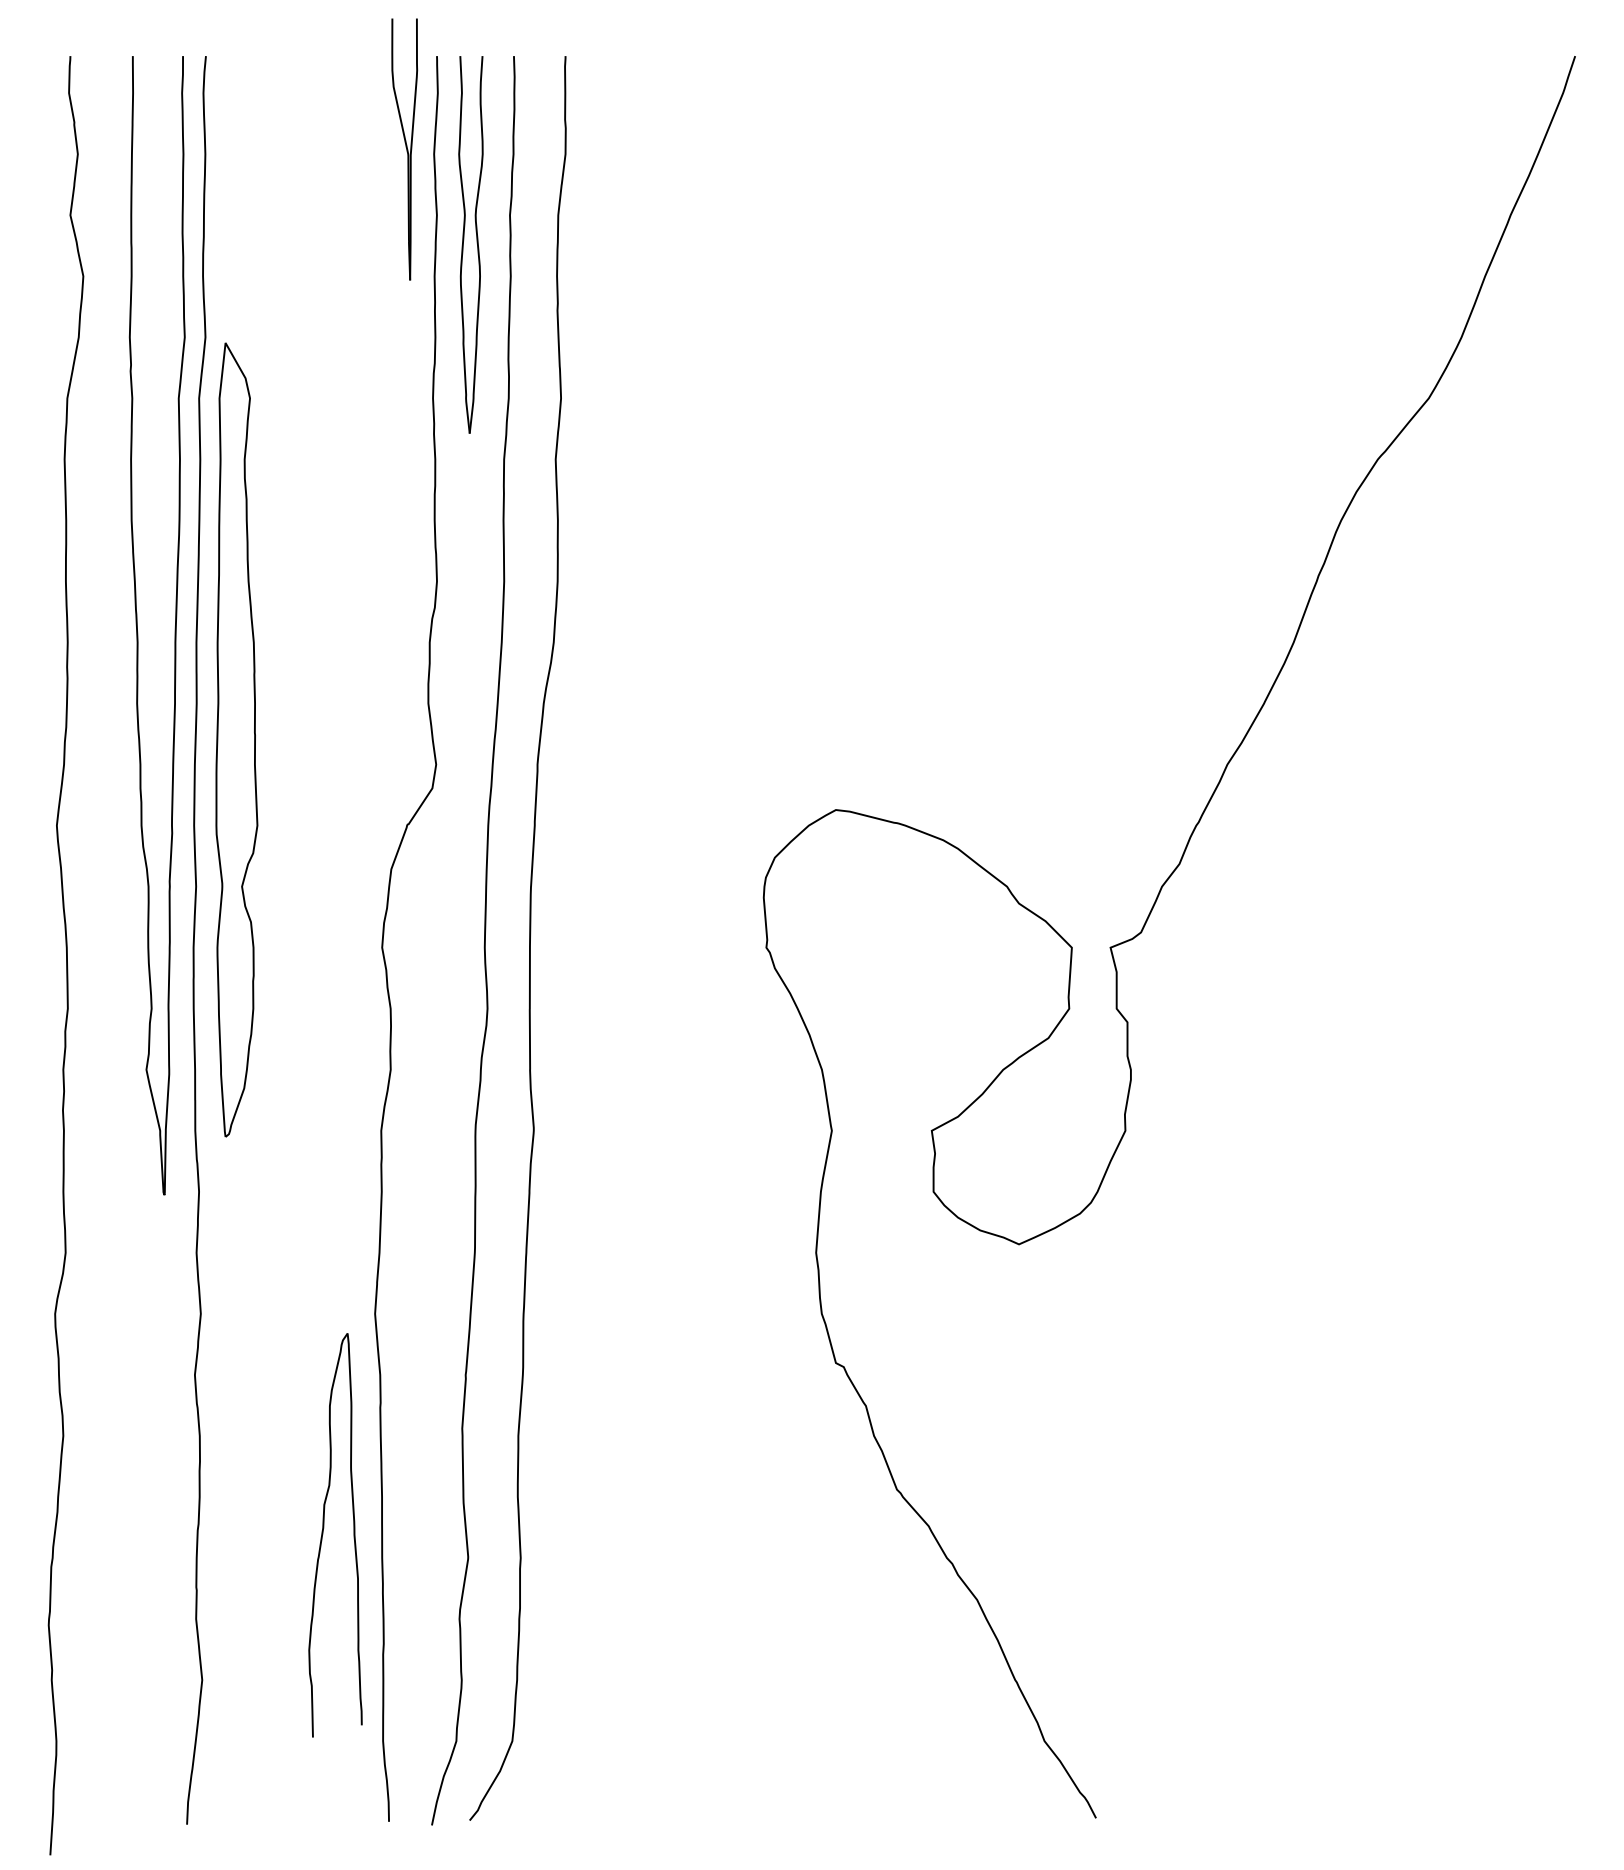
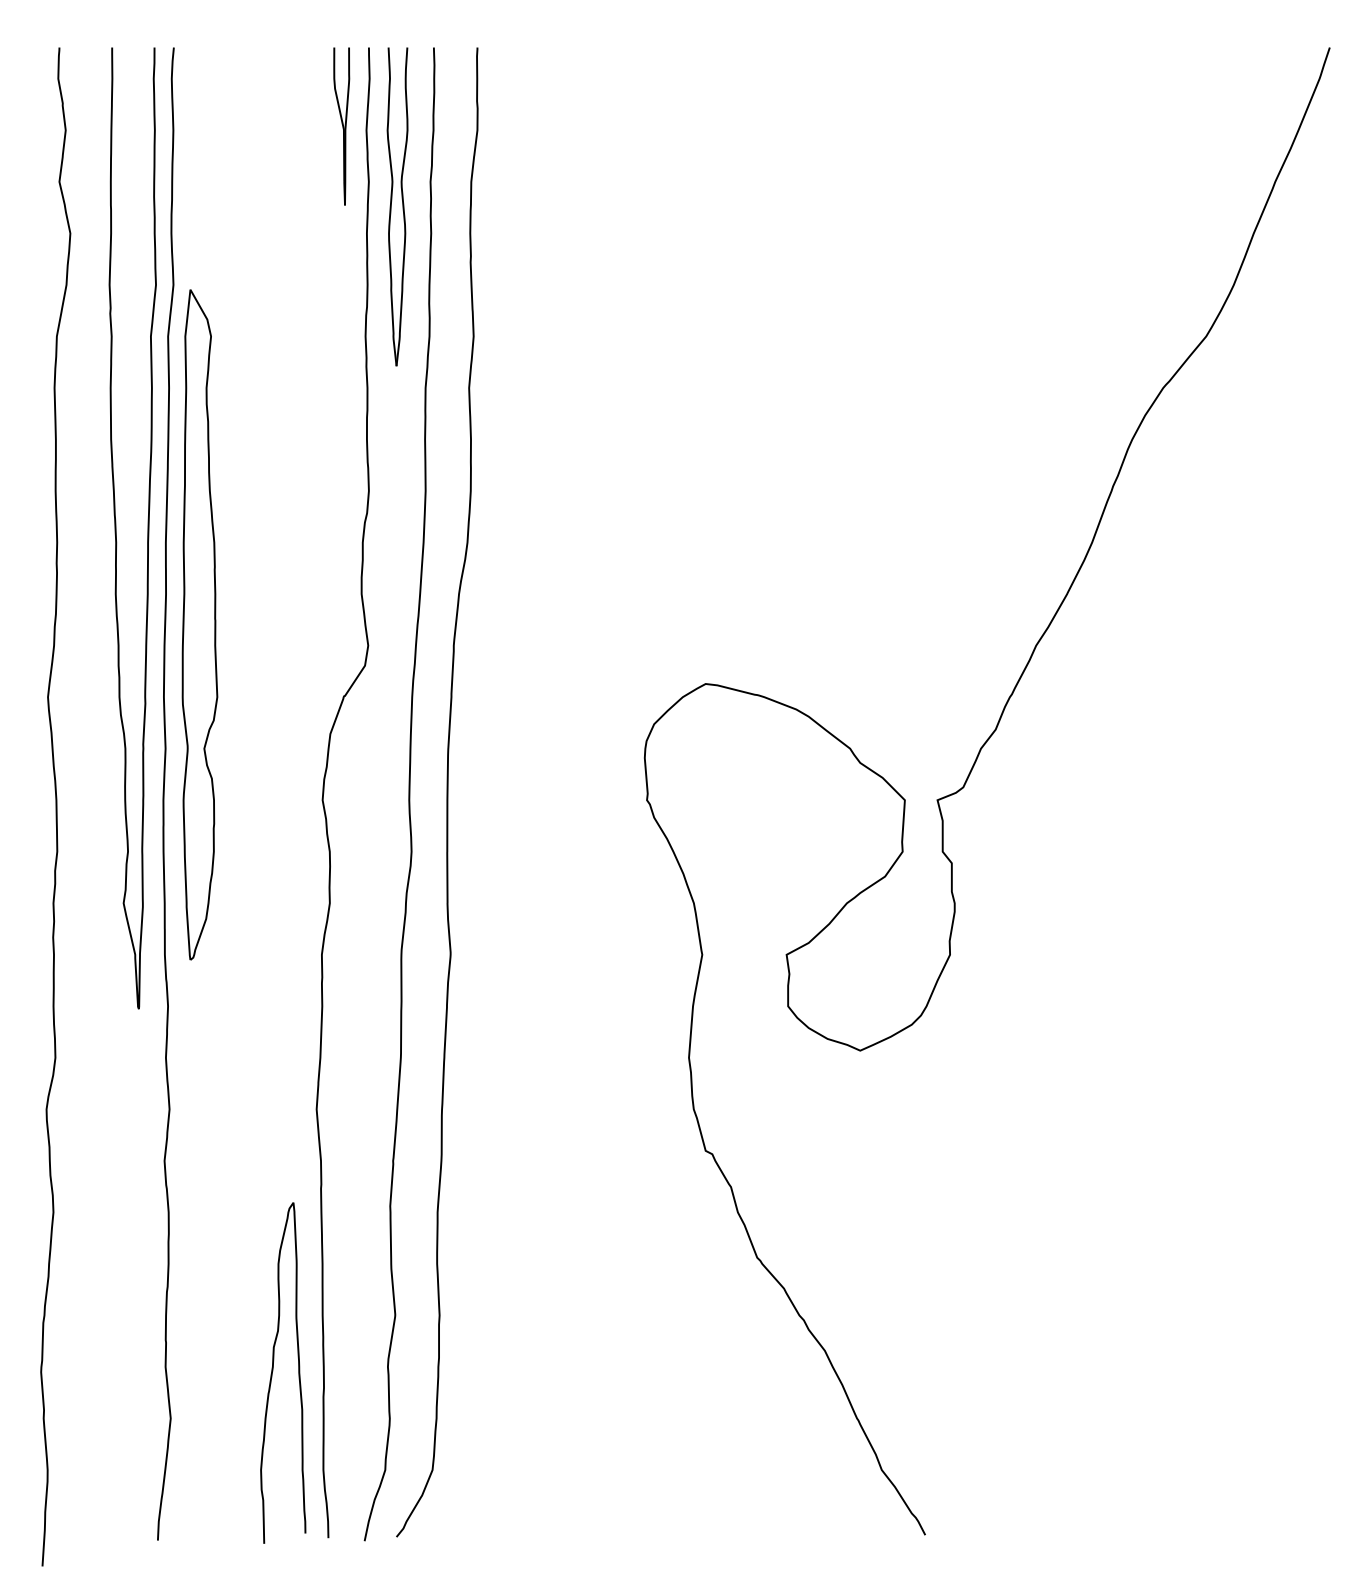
part: (404, 149) -> (341, 126), size x0.71
curve: (323, 1534) -> (273, 1372), moved

